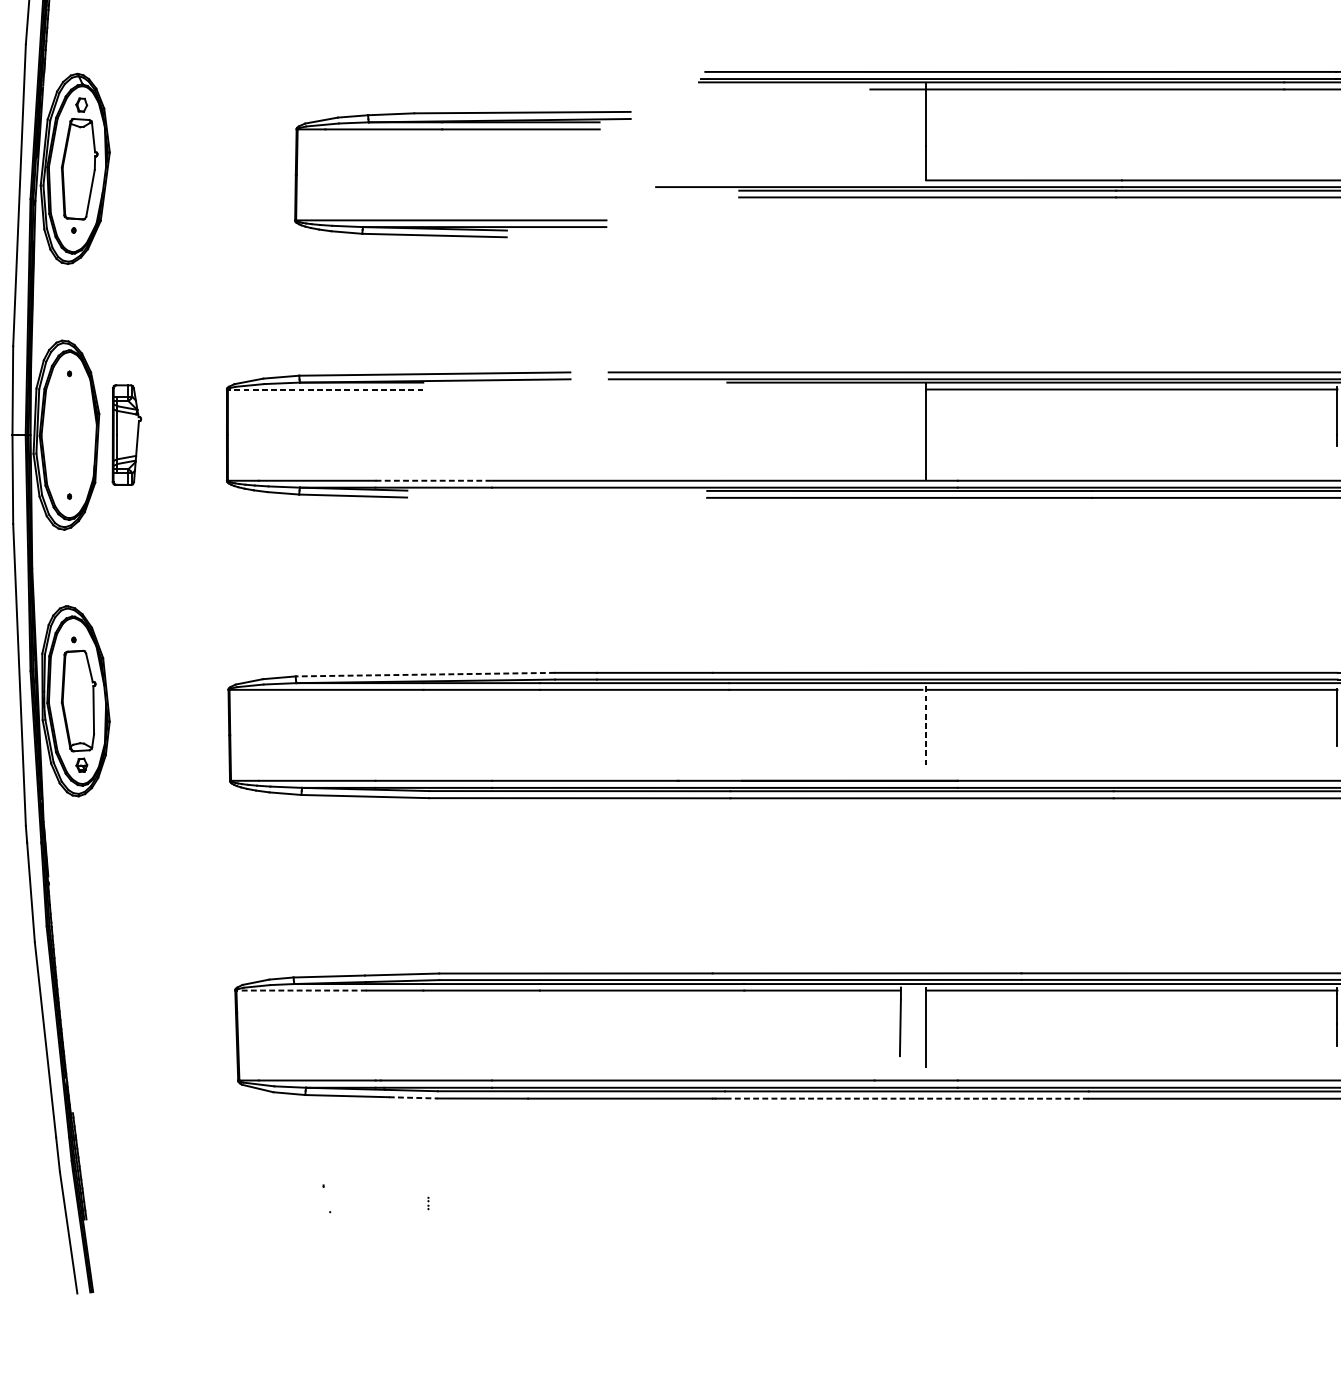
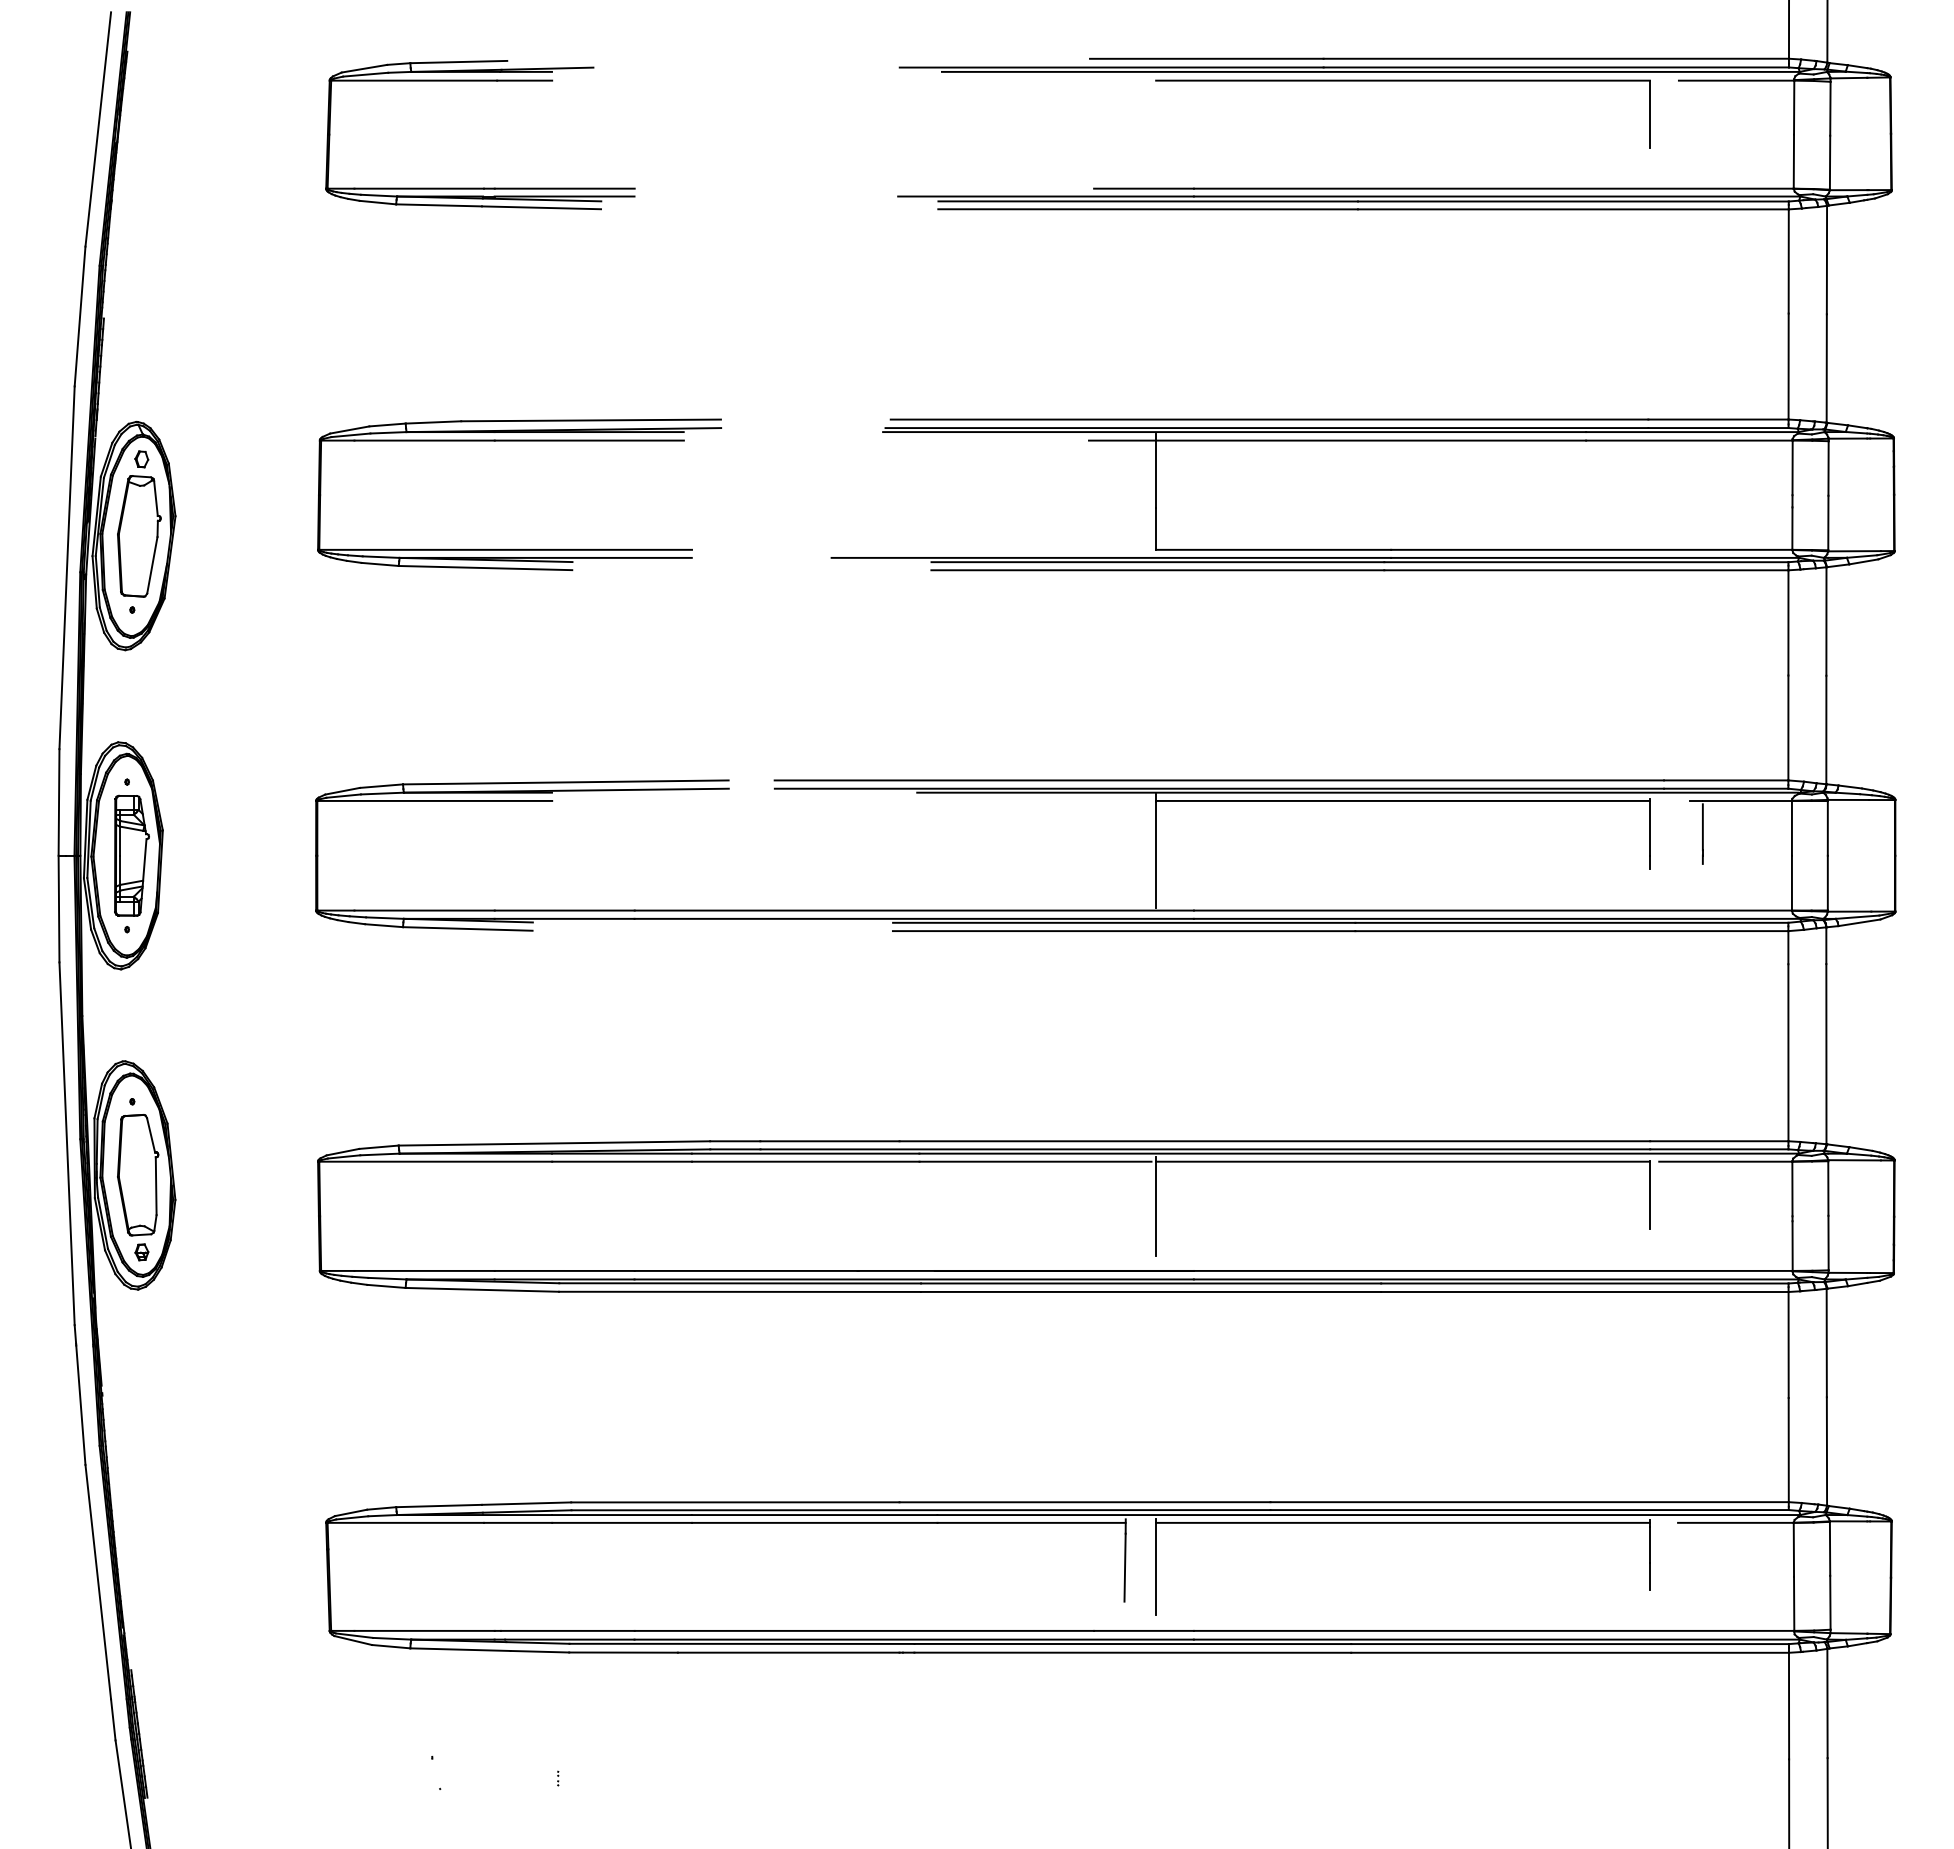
part: (462, 130) -> (519, 441), moved
line: (325, 389) -> (434, 800), dashed -> solid
part: (126, 434) -> (131, 855), moved
line: (433, 480) -> (564, 910), dashed -> solid
line: (425, 674) -> (554, 1143), dashed -> solid
line: (926, 727) -> (1156, 1207), dashed -> solid
line: (301, 990) -> (405, 1522), dashed -> solid
line: (413, 1097) -> (540, 1651), dashed -> solid
line: (906, 1098) -> (1132, 1652), dashed -> solid

